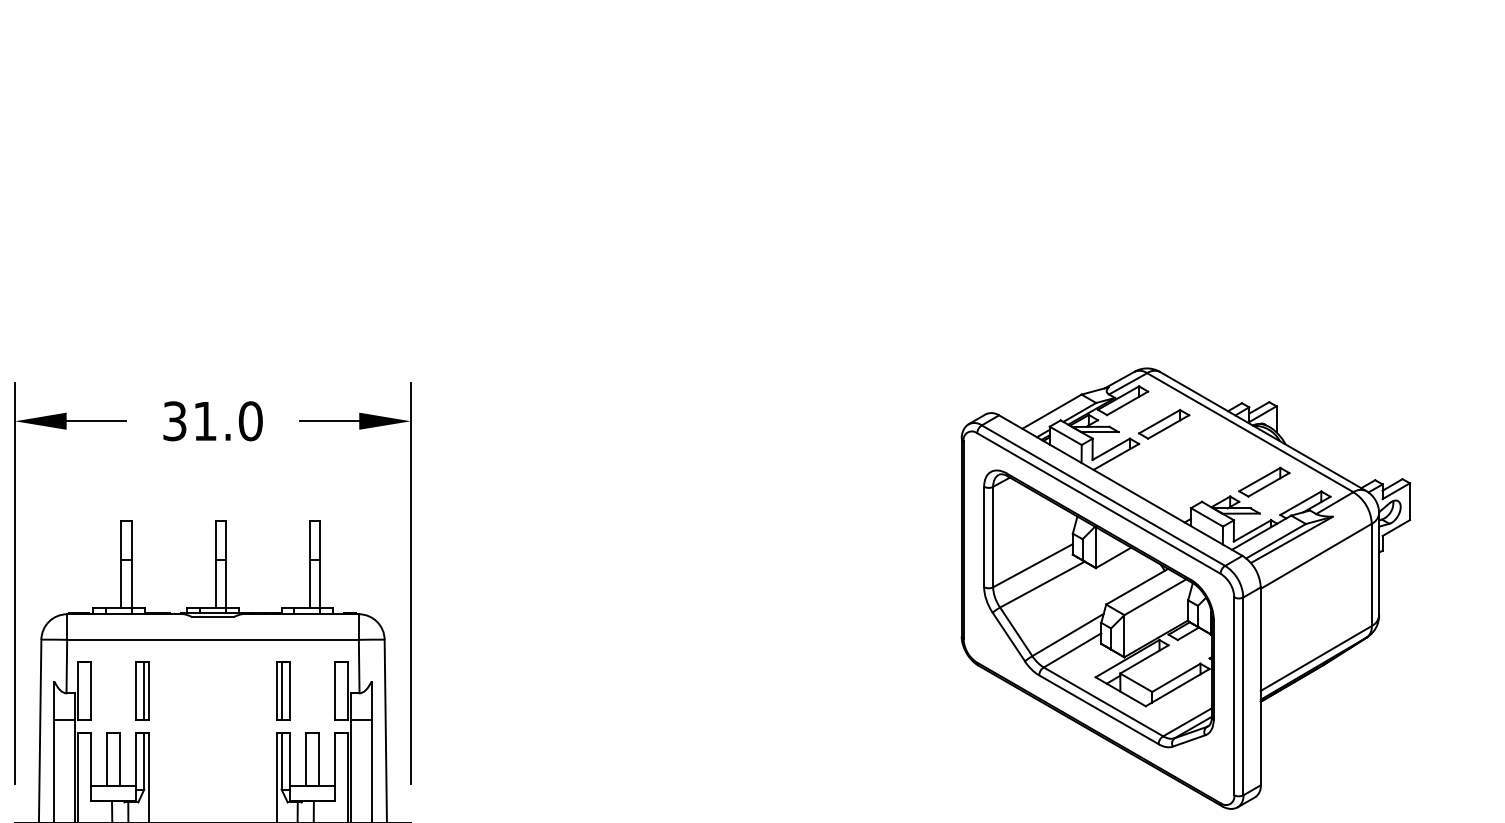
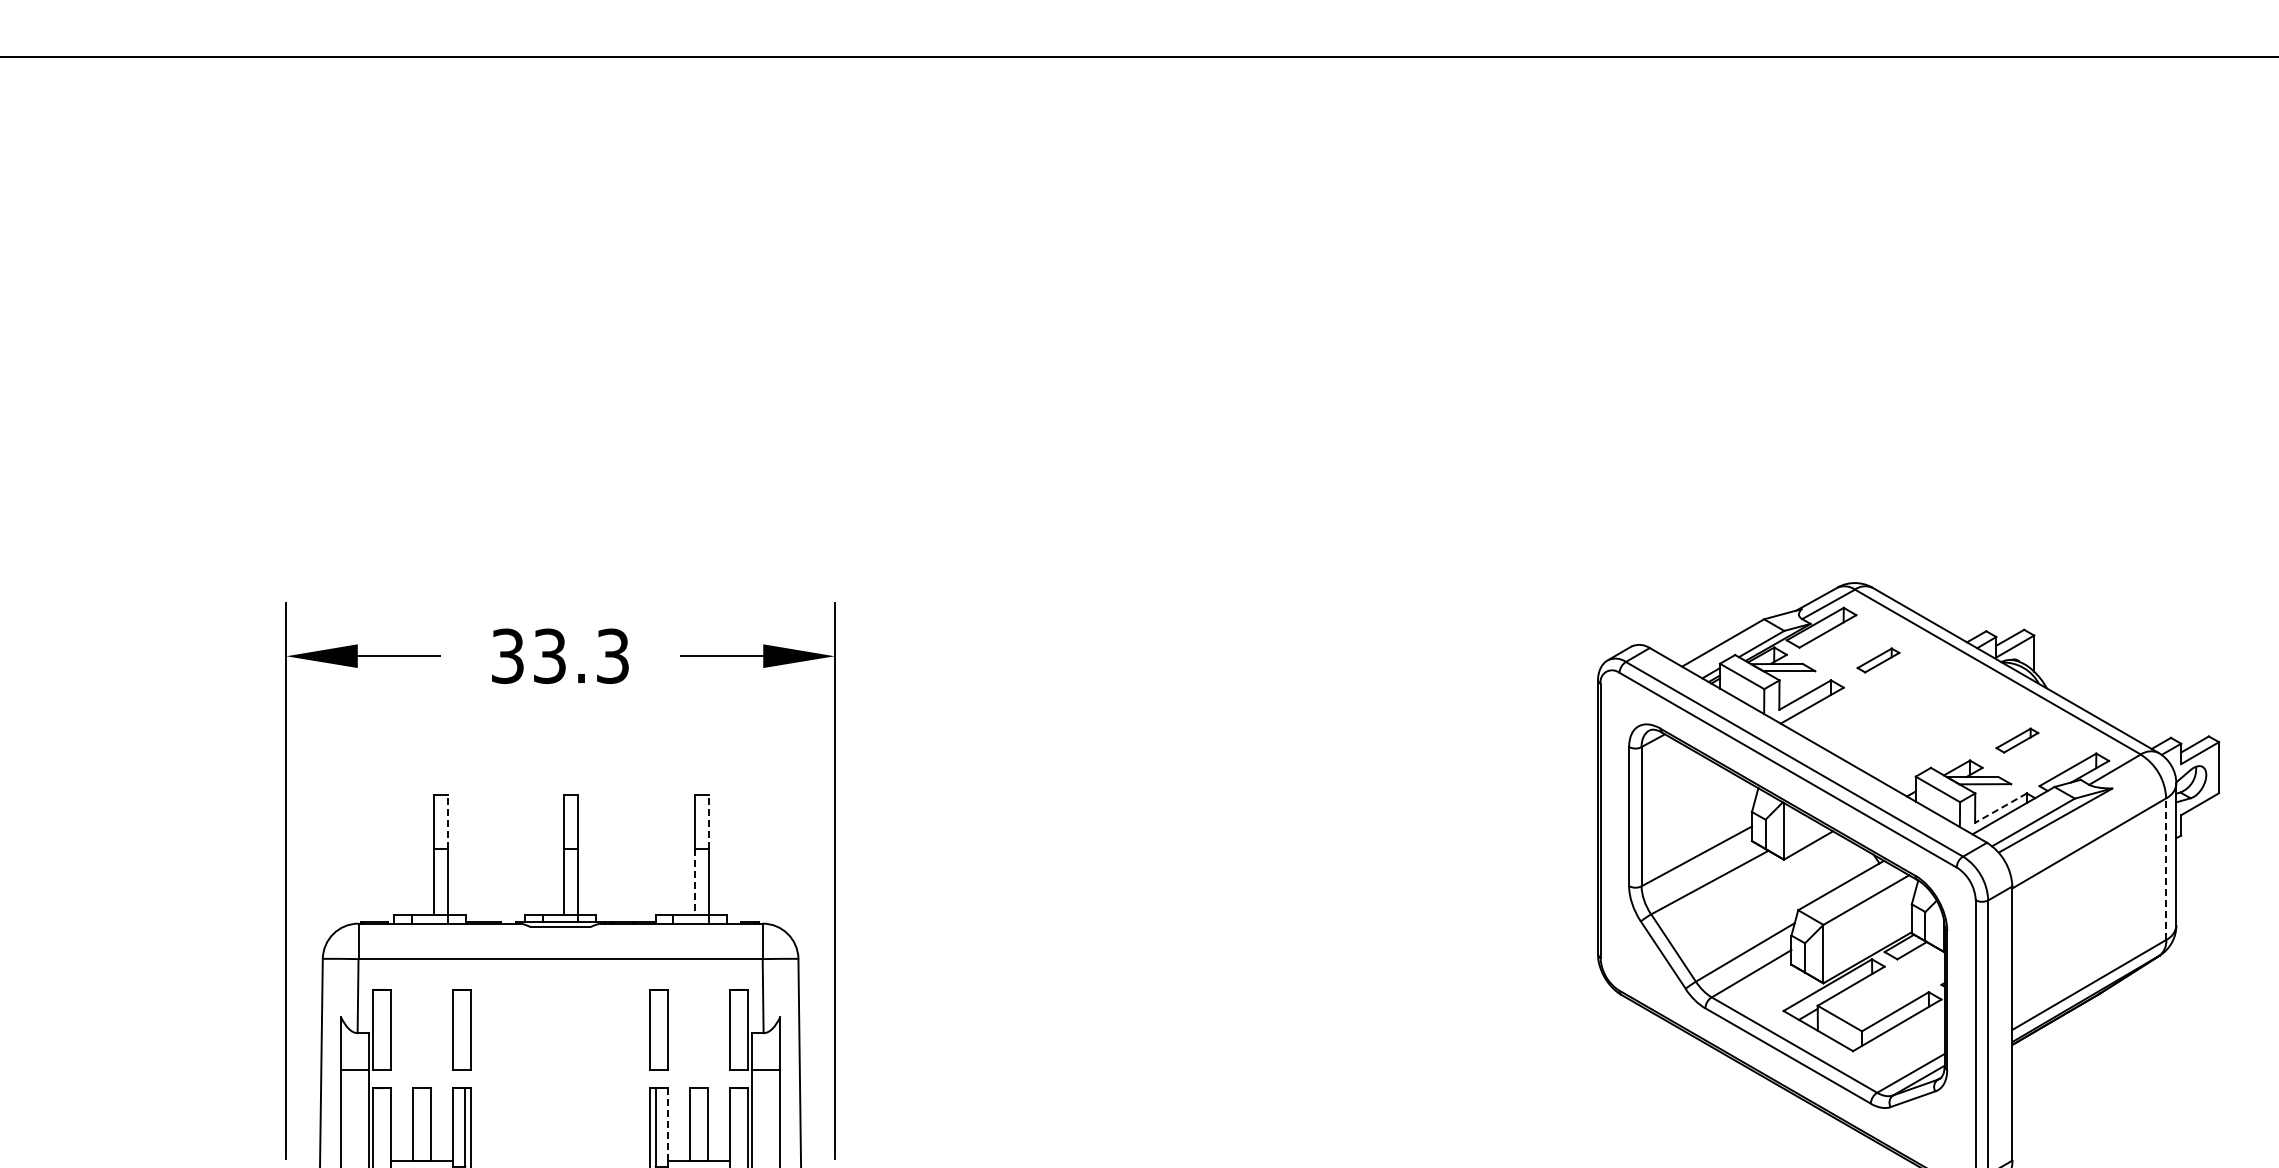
text: (228, 420) -> (581, 655), 31.0 -> 33.3
part: (1164, 424) -> (1878, 660), size x0.6
part: (1264, 482) -> (2017, 740), size x0.6
line: (1252, 531) -> (2000, 808), solid -> dashed
line: (131, 540) -> (447, 821), solid -> dashed
line: (320, 540) -> (709, 821), solid -> dashed
line: (1371, 575) -> (2166, 869), solid -> dashed
line: (309, 584) -> (694, 882), solid -> dashed
line: (144, 690) -> (465, 1029), removed
line: (281, 690) -> (655, 1029), removed
line: (290, 759) -> (667, 1124), solid -> dashed

